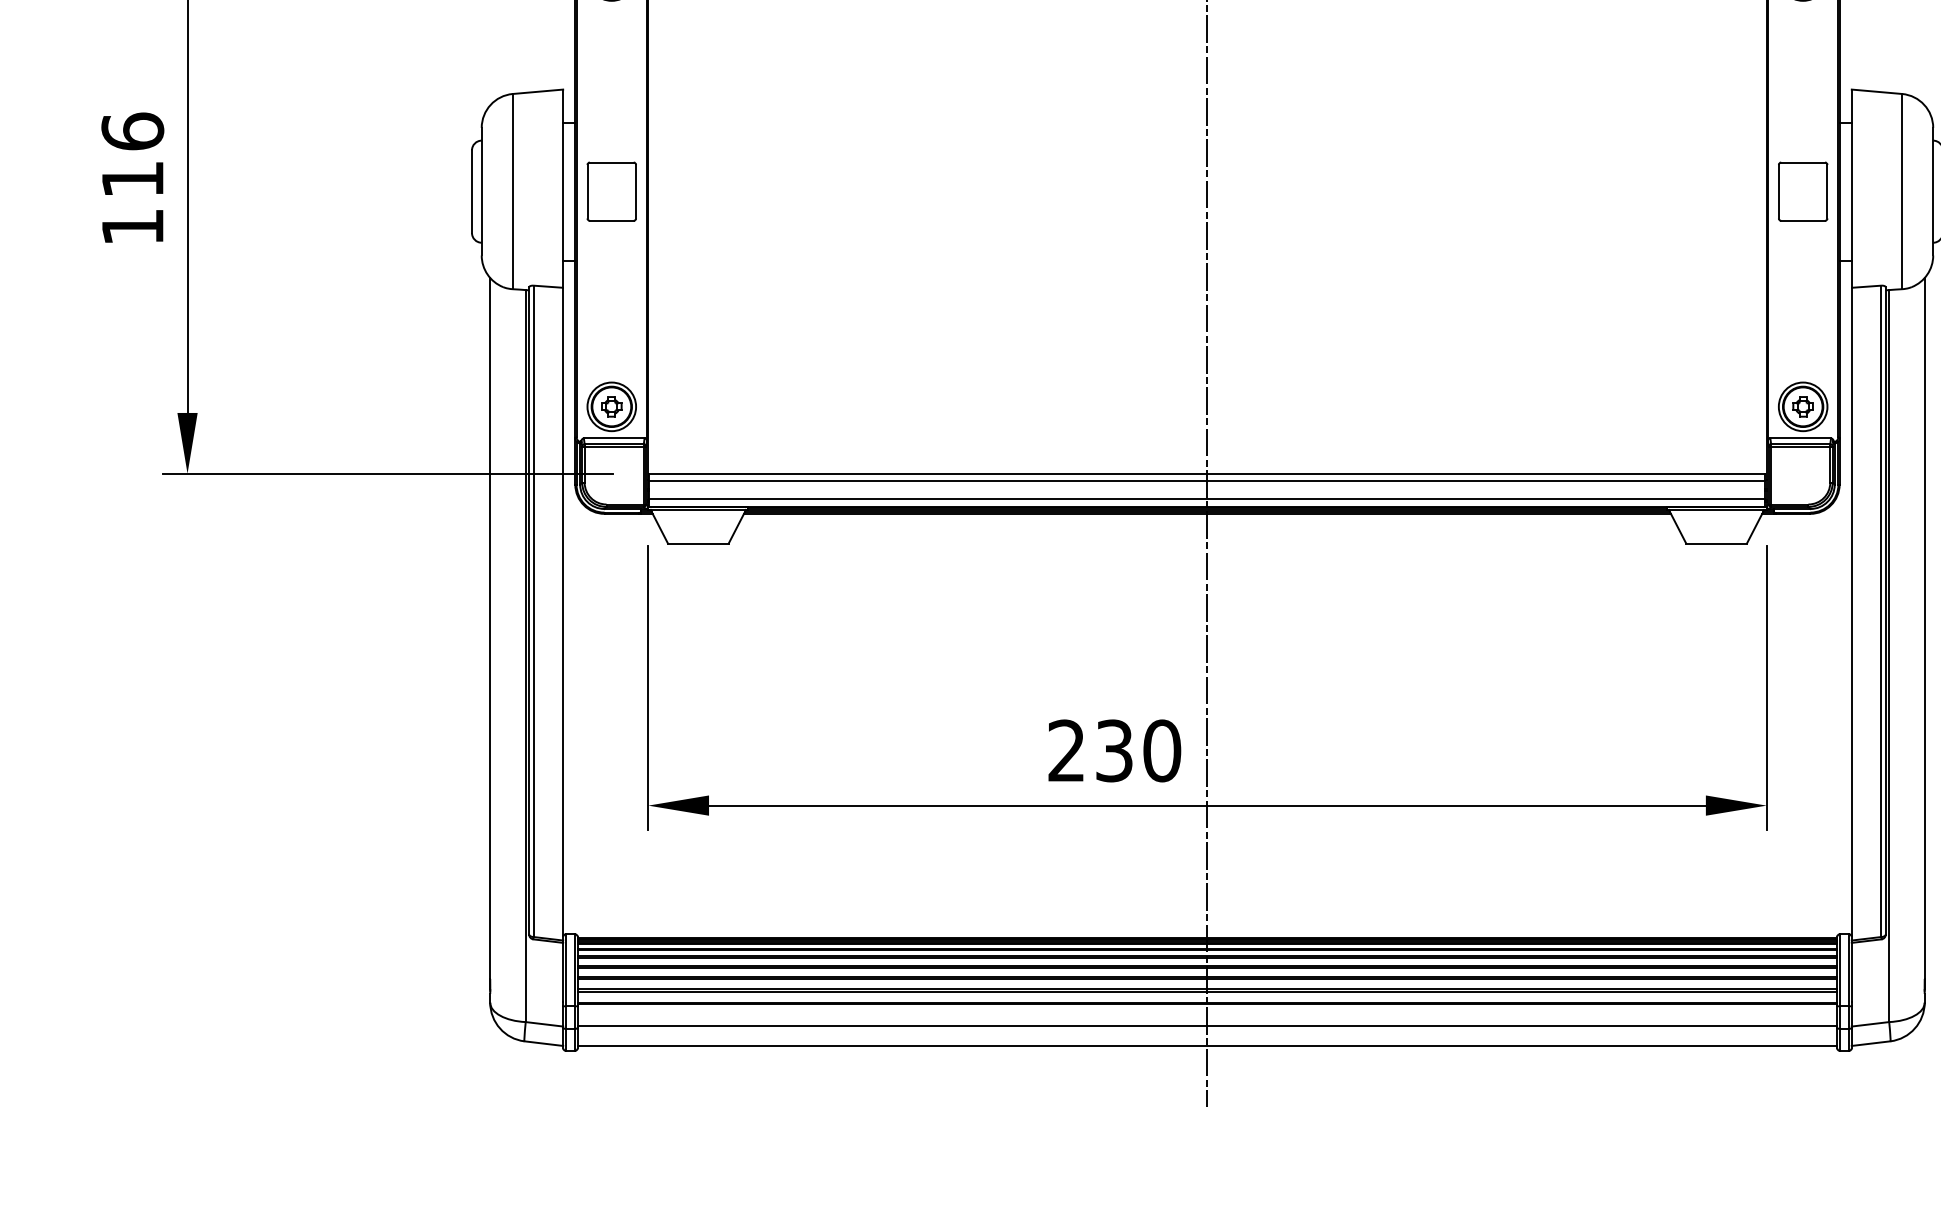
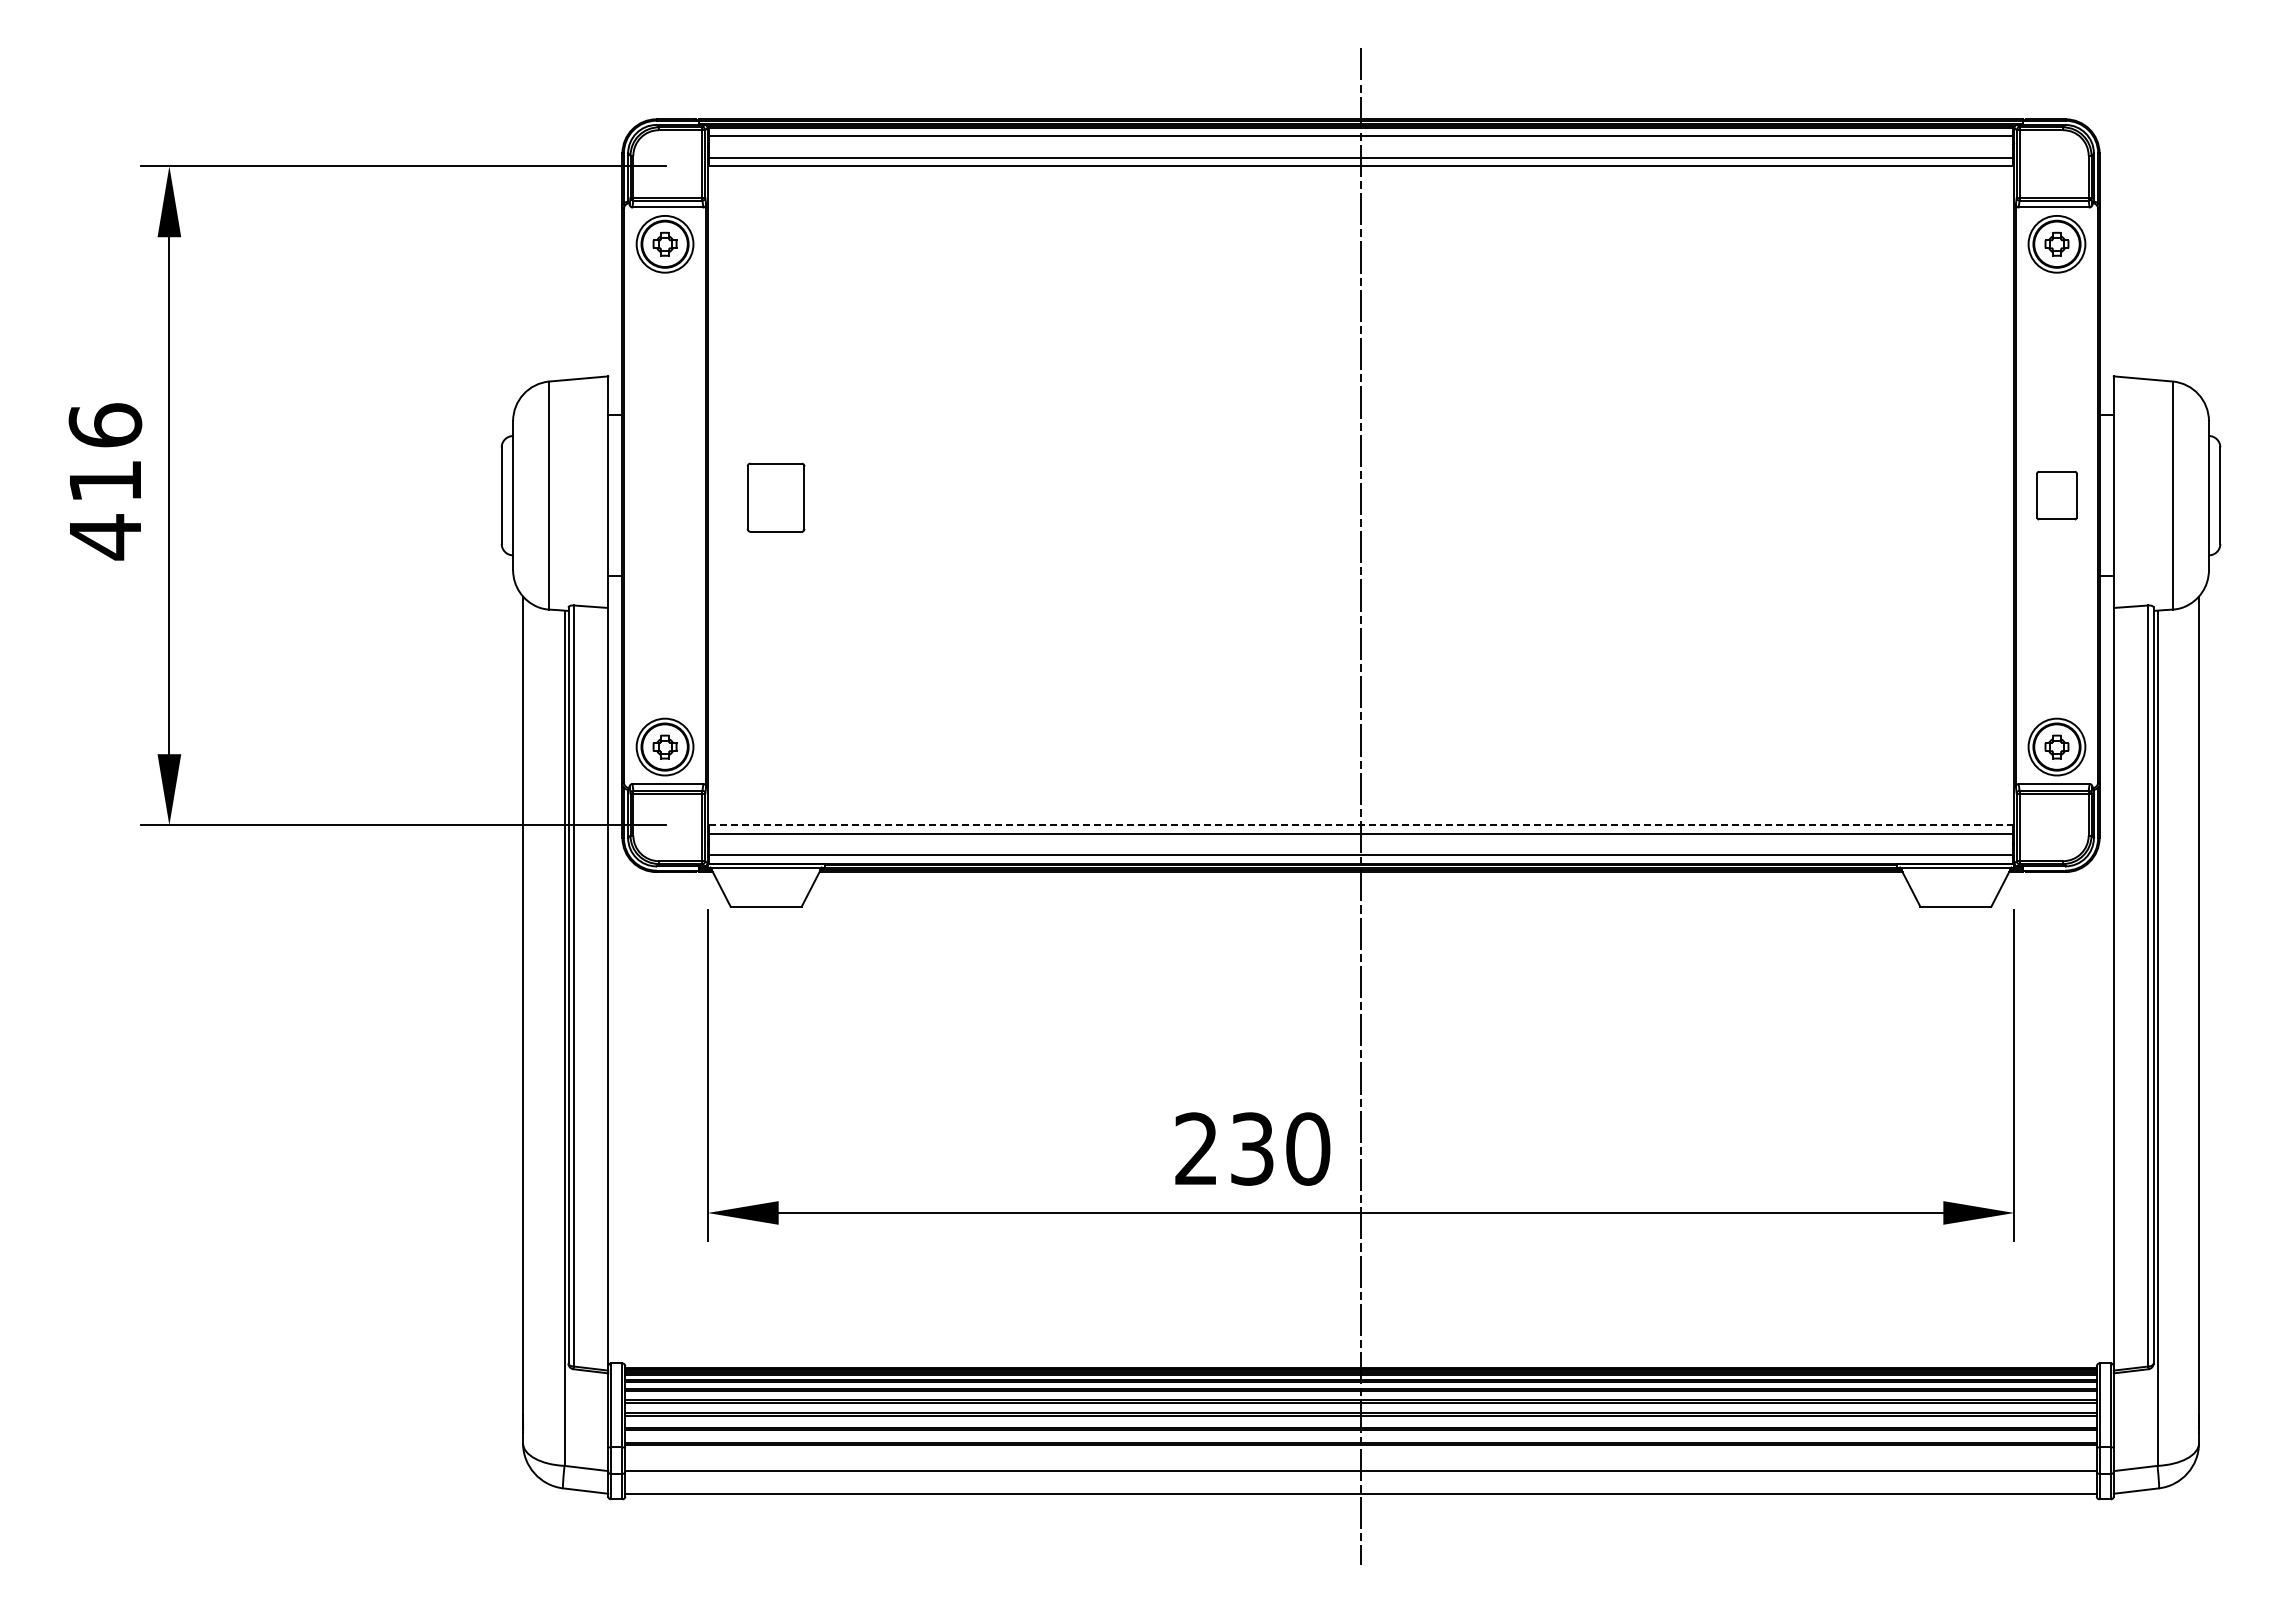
part: (611, 191) -> (775, 497), moved
part: (1802, 191) -> (2056, 495), size x0.7
text: (132, 227) -> (105, 537), 116 -> 416
line: (1207, 473) -> (1361, 825), solid -> dashed

